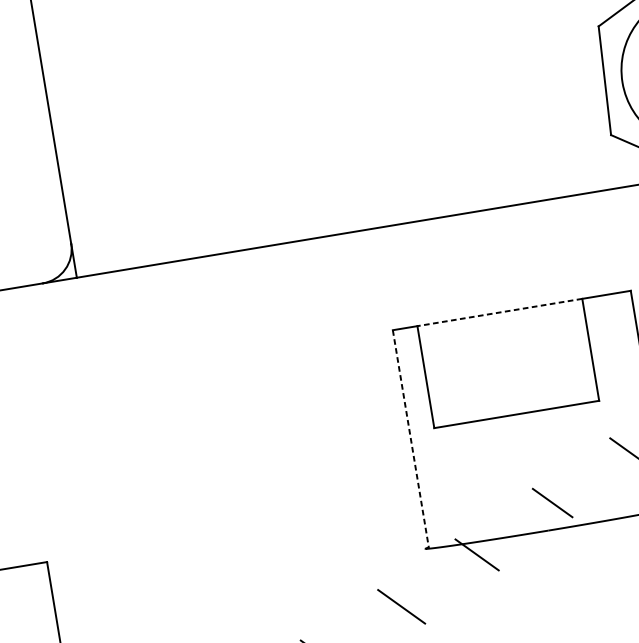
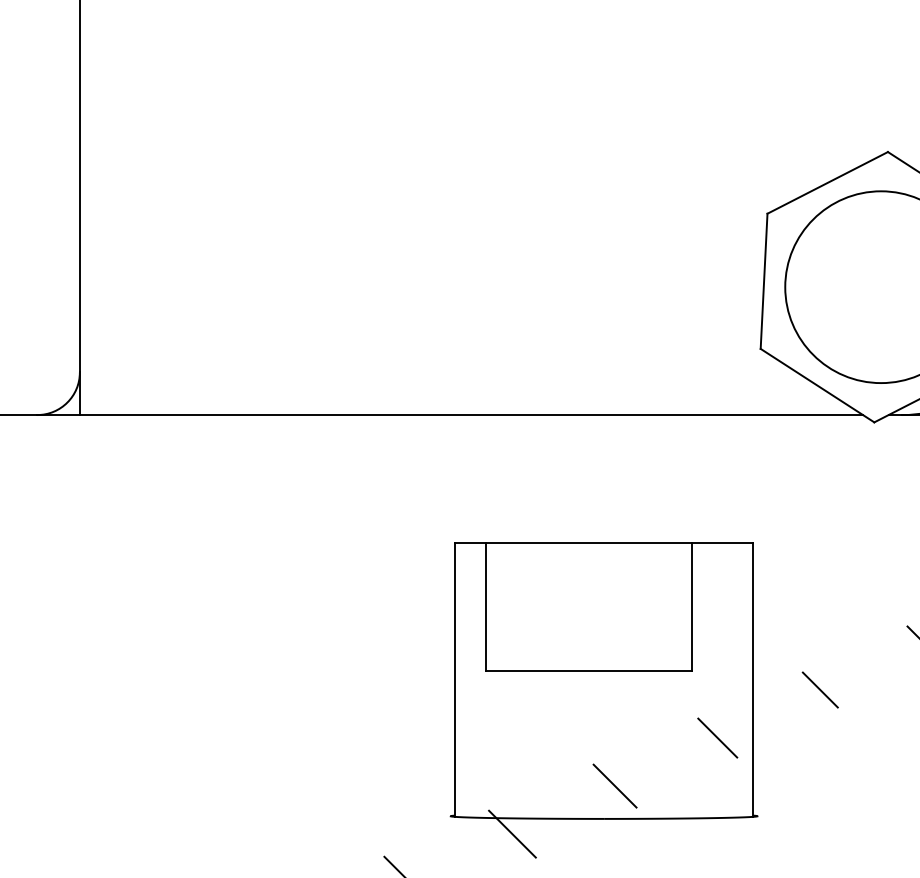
line: (499, 312) -> (588, 542), dashed -> solid
line: (410, 439) -> (454, 679), dashed -> solid

